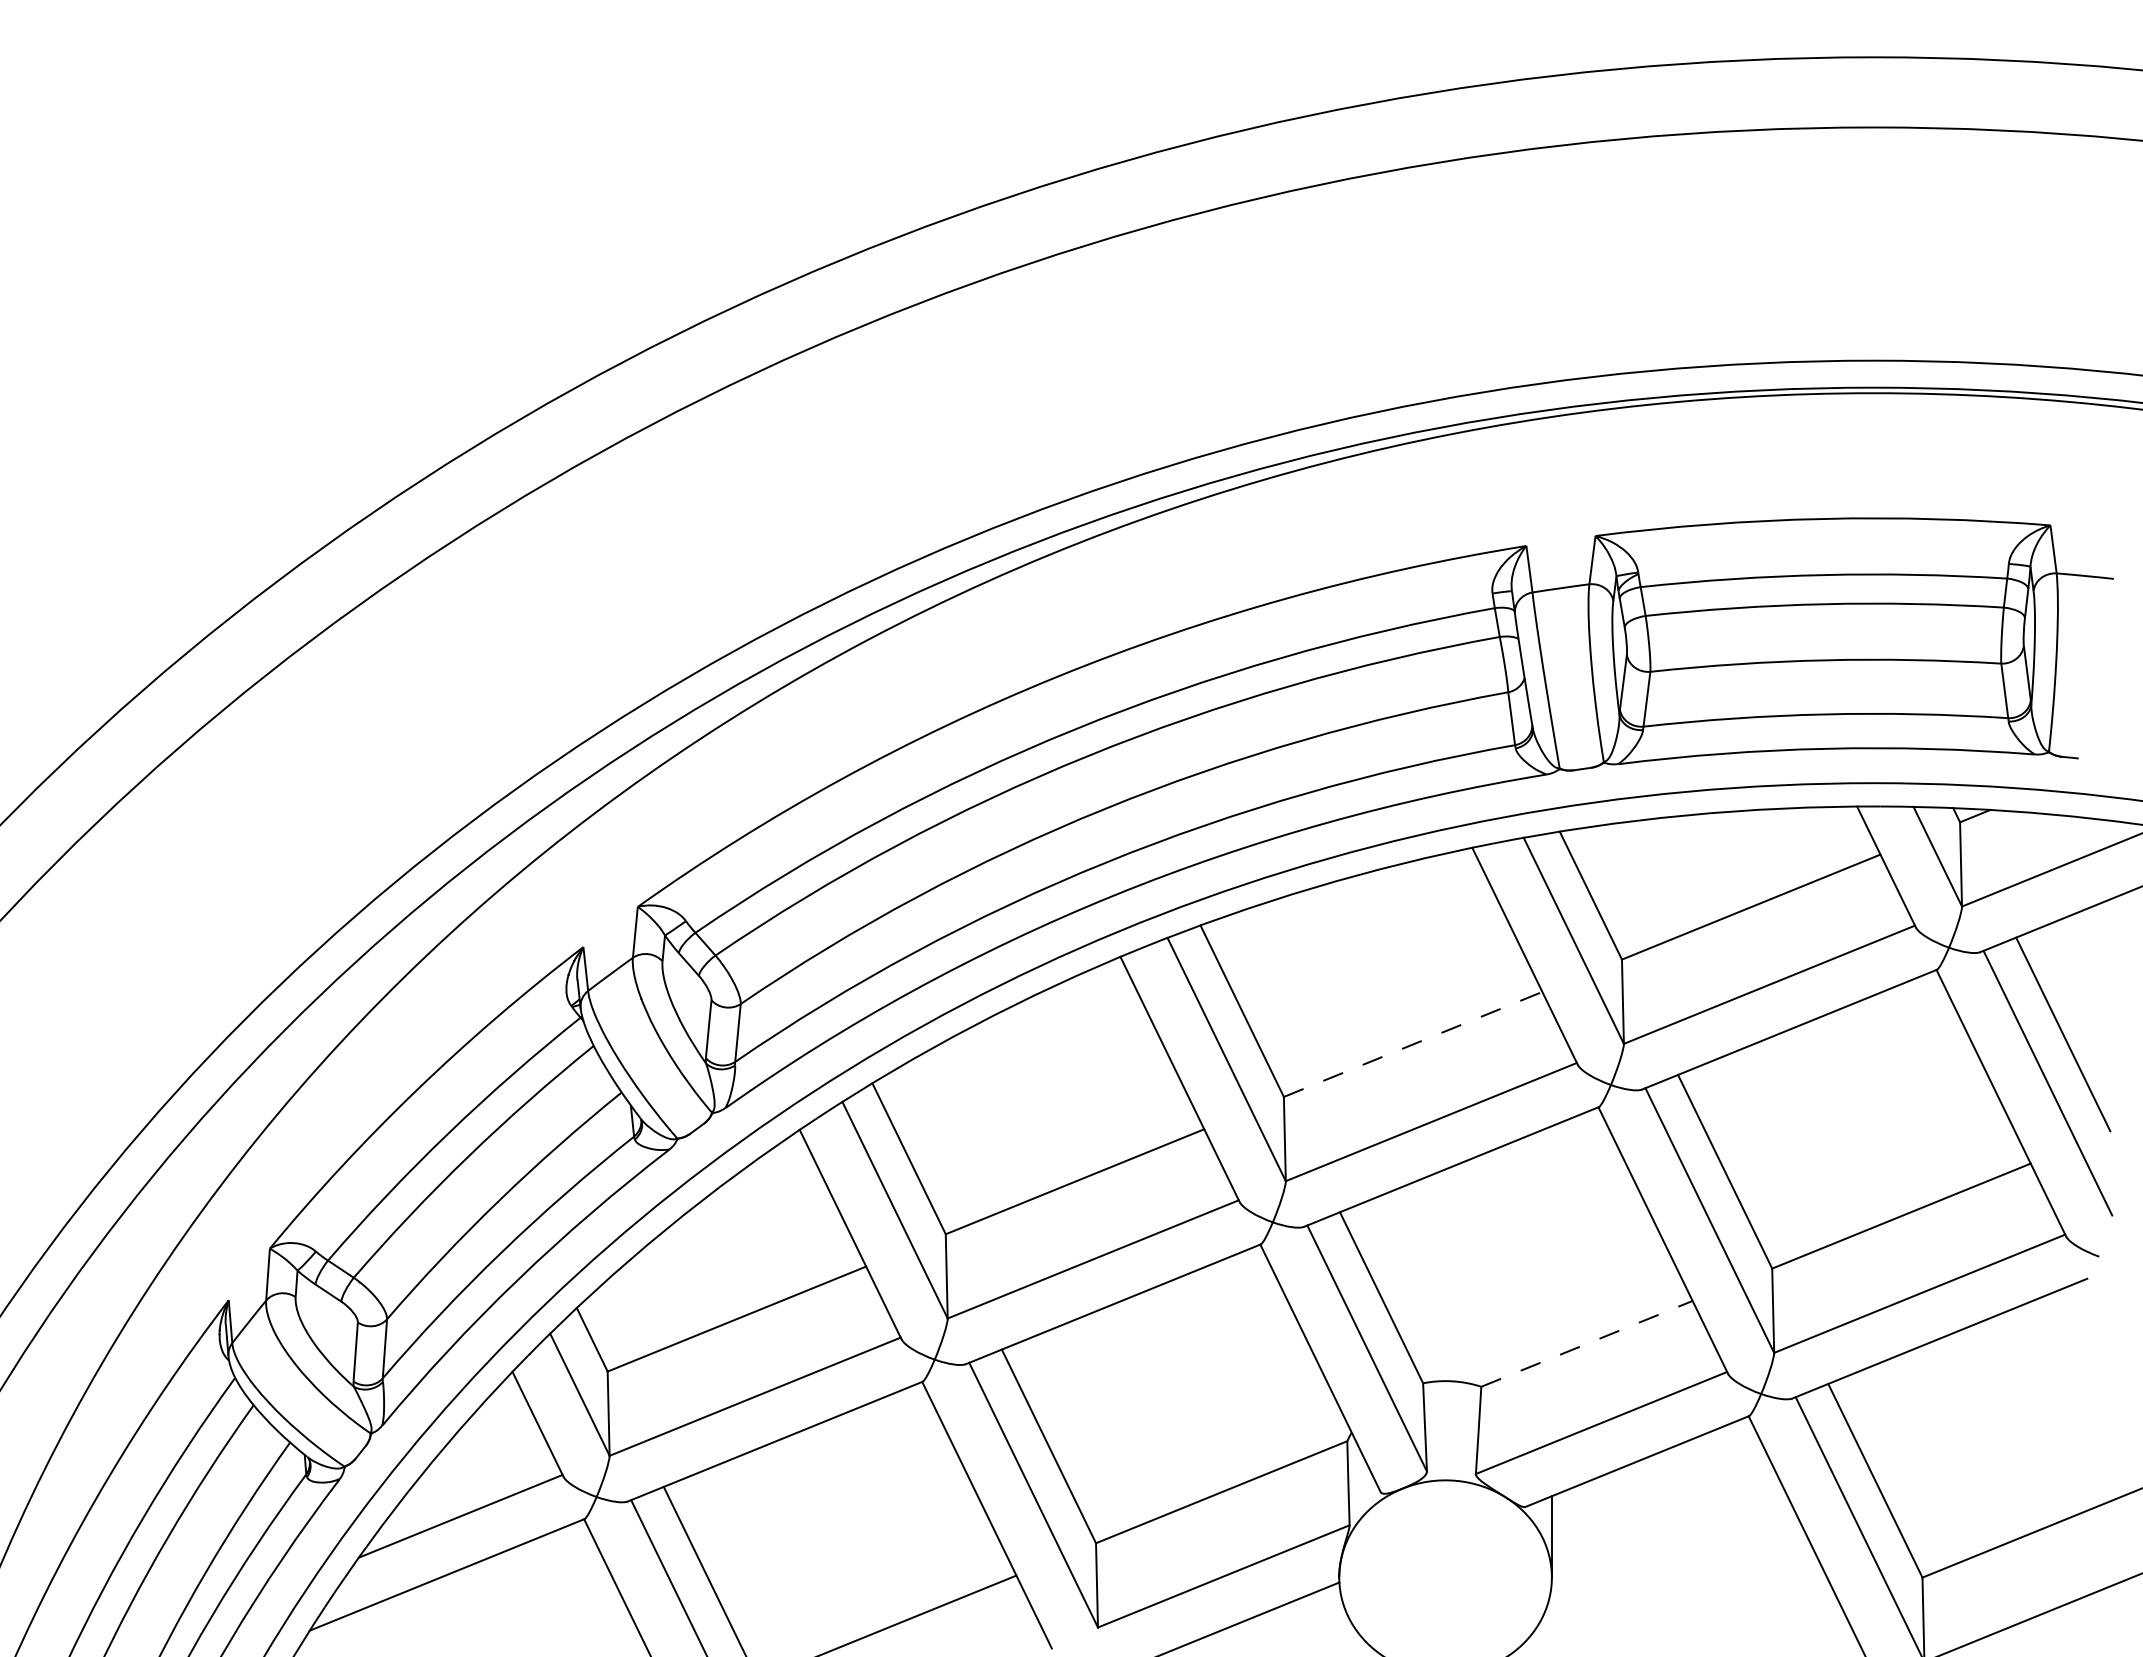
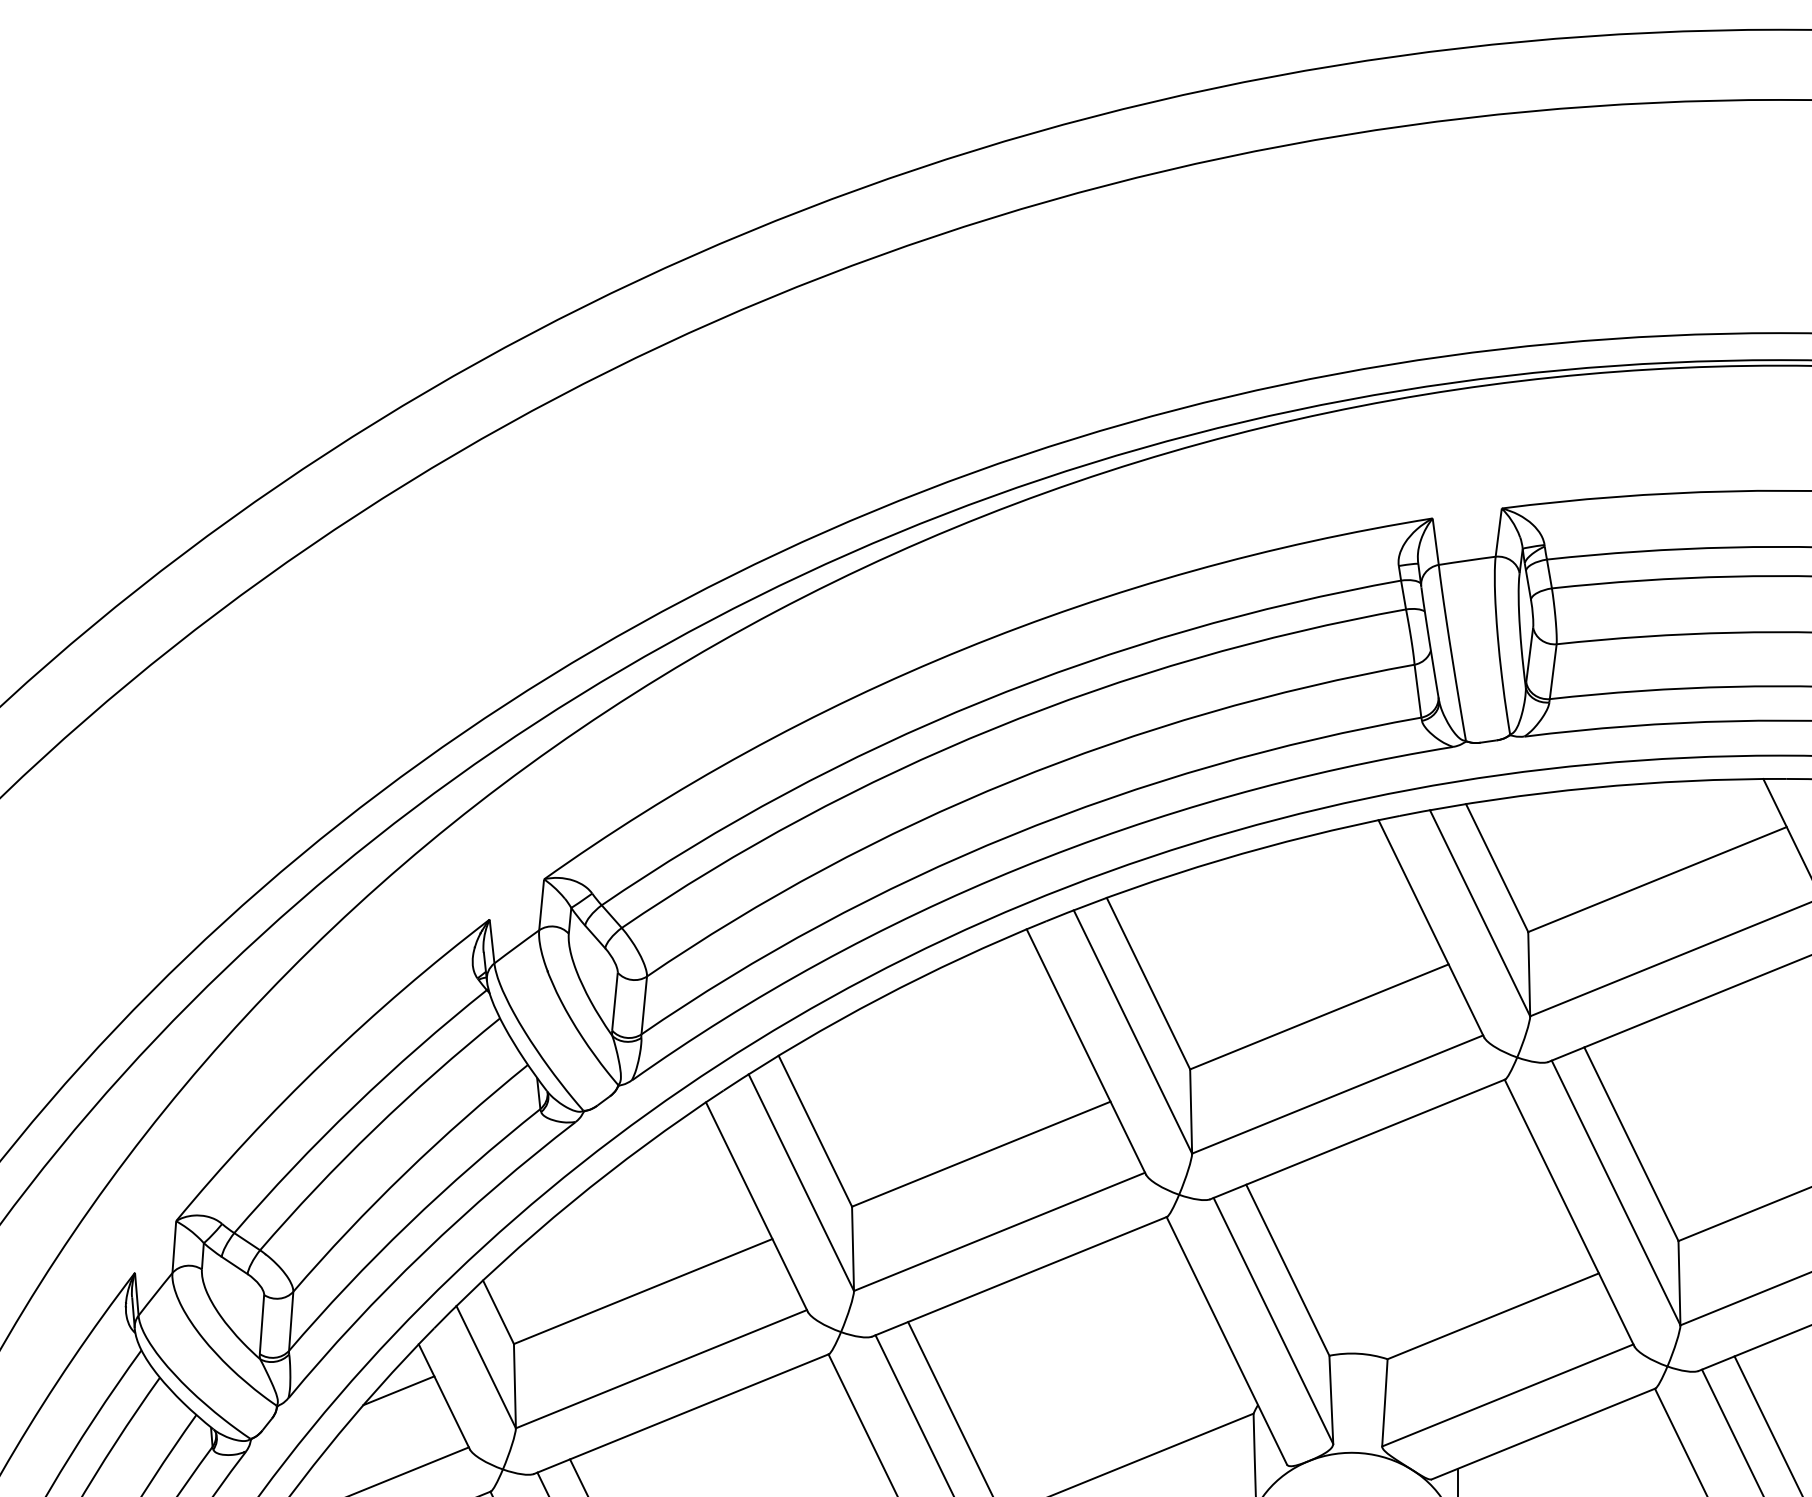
line: (1413, 1044) -> (1319, 1016), dashed -> solid
line: (1587, 1343) -> (1493, 1315), dashed -> solid
line: (492, 1417) -> (398, 1389), added

